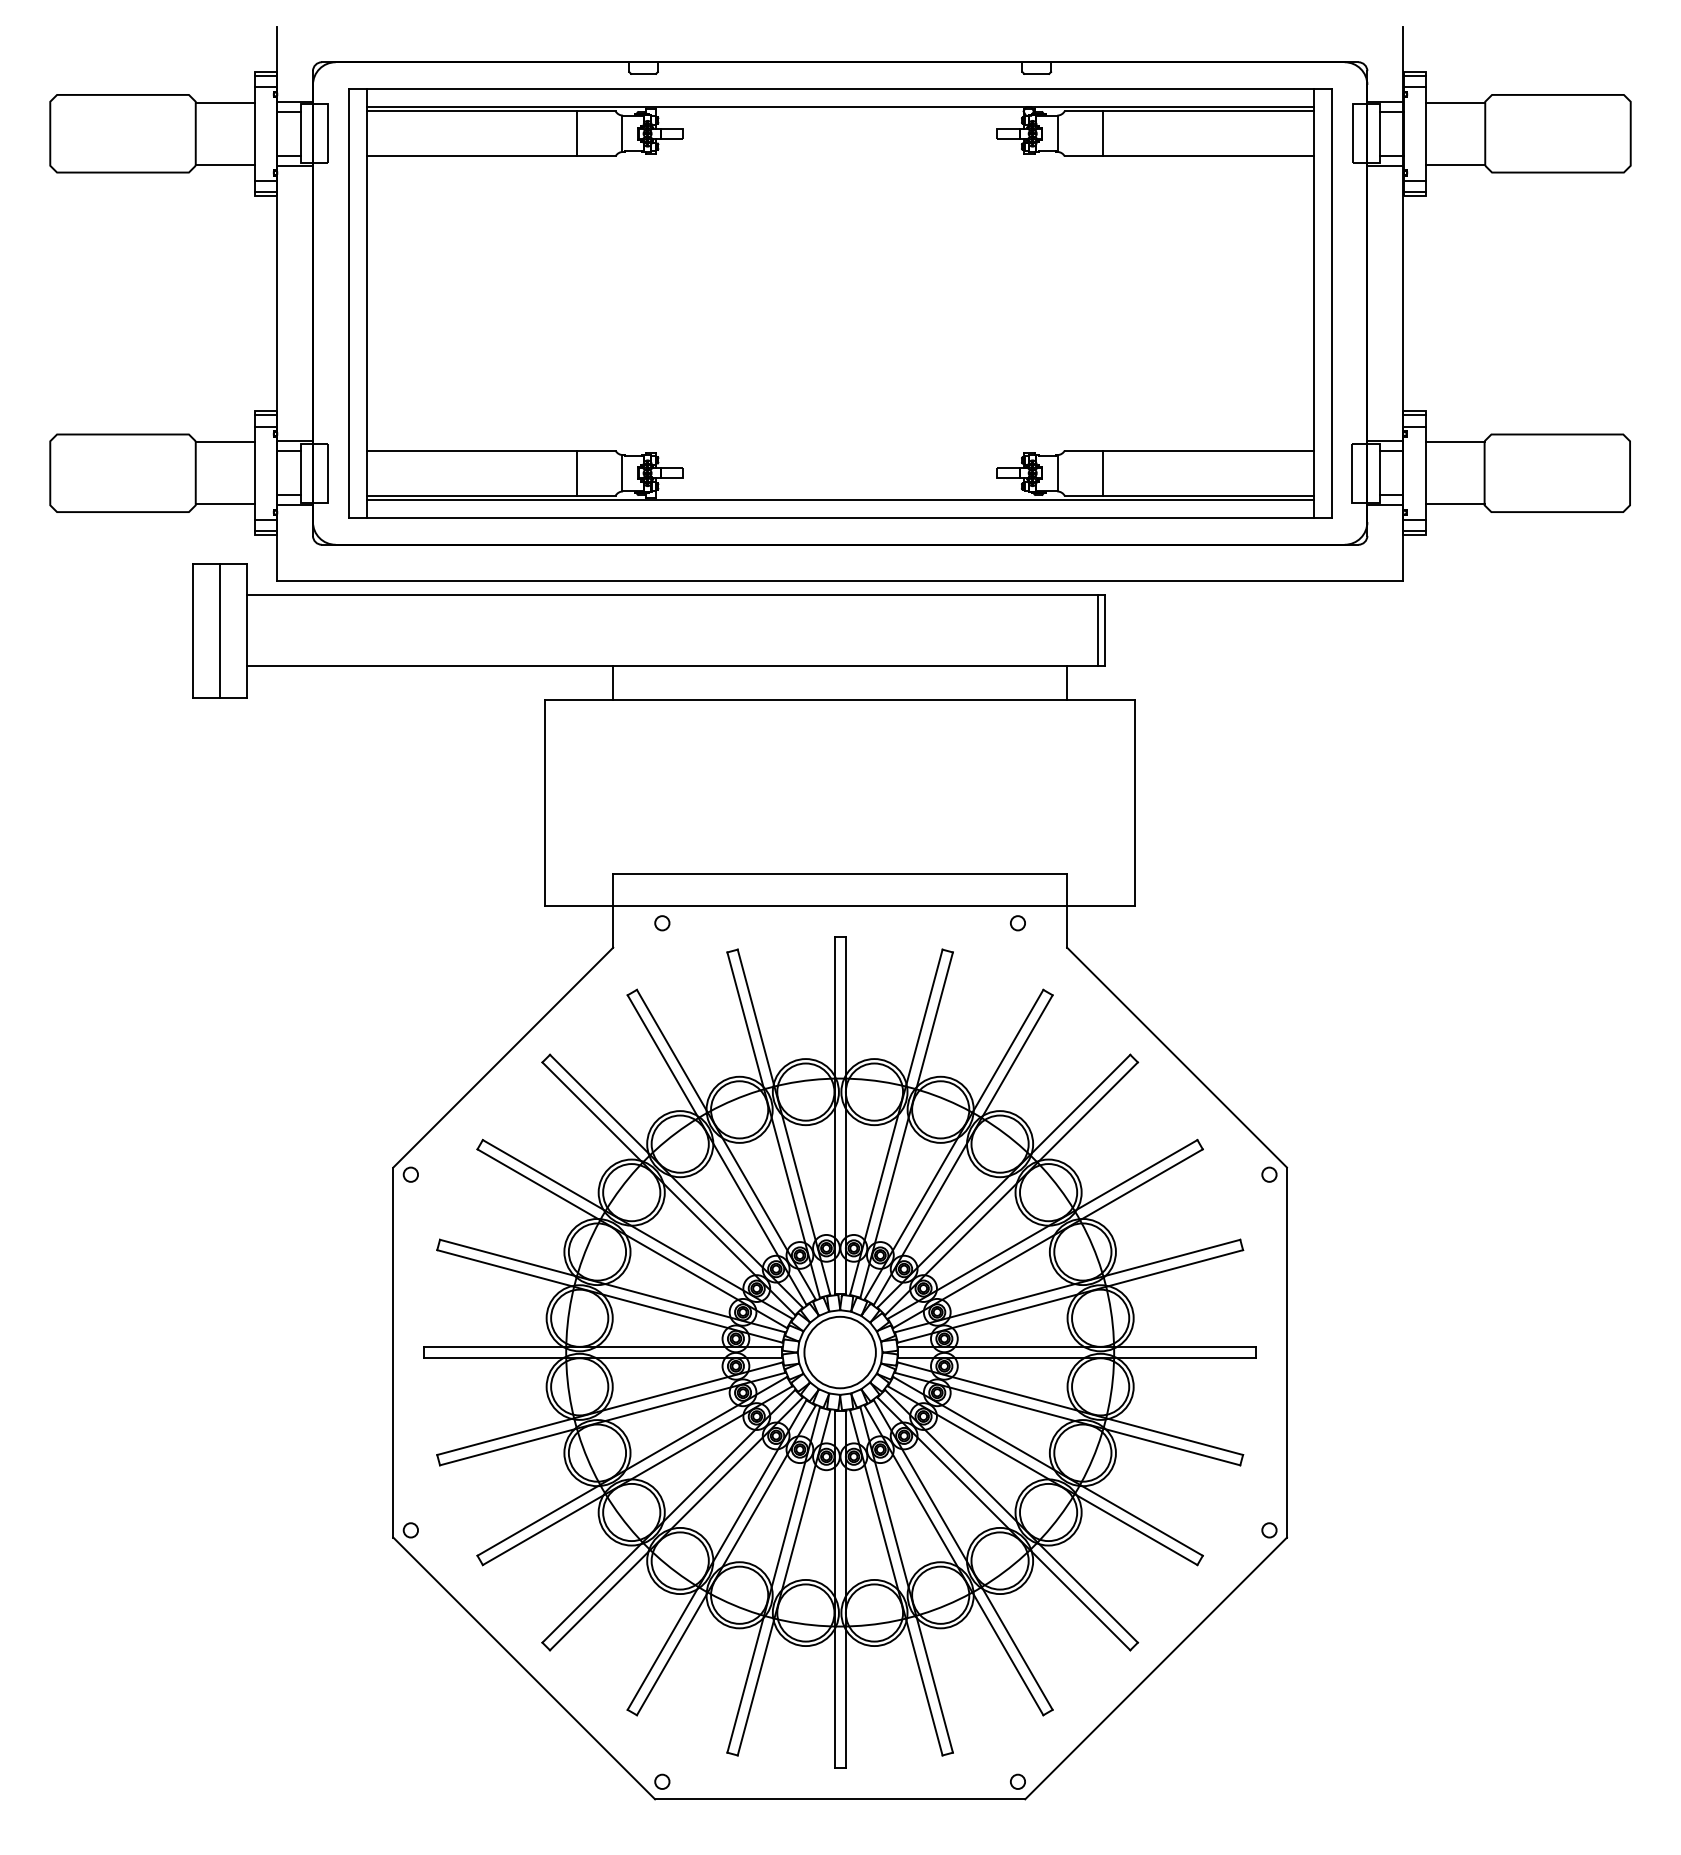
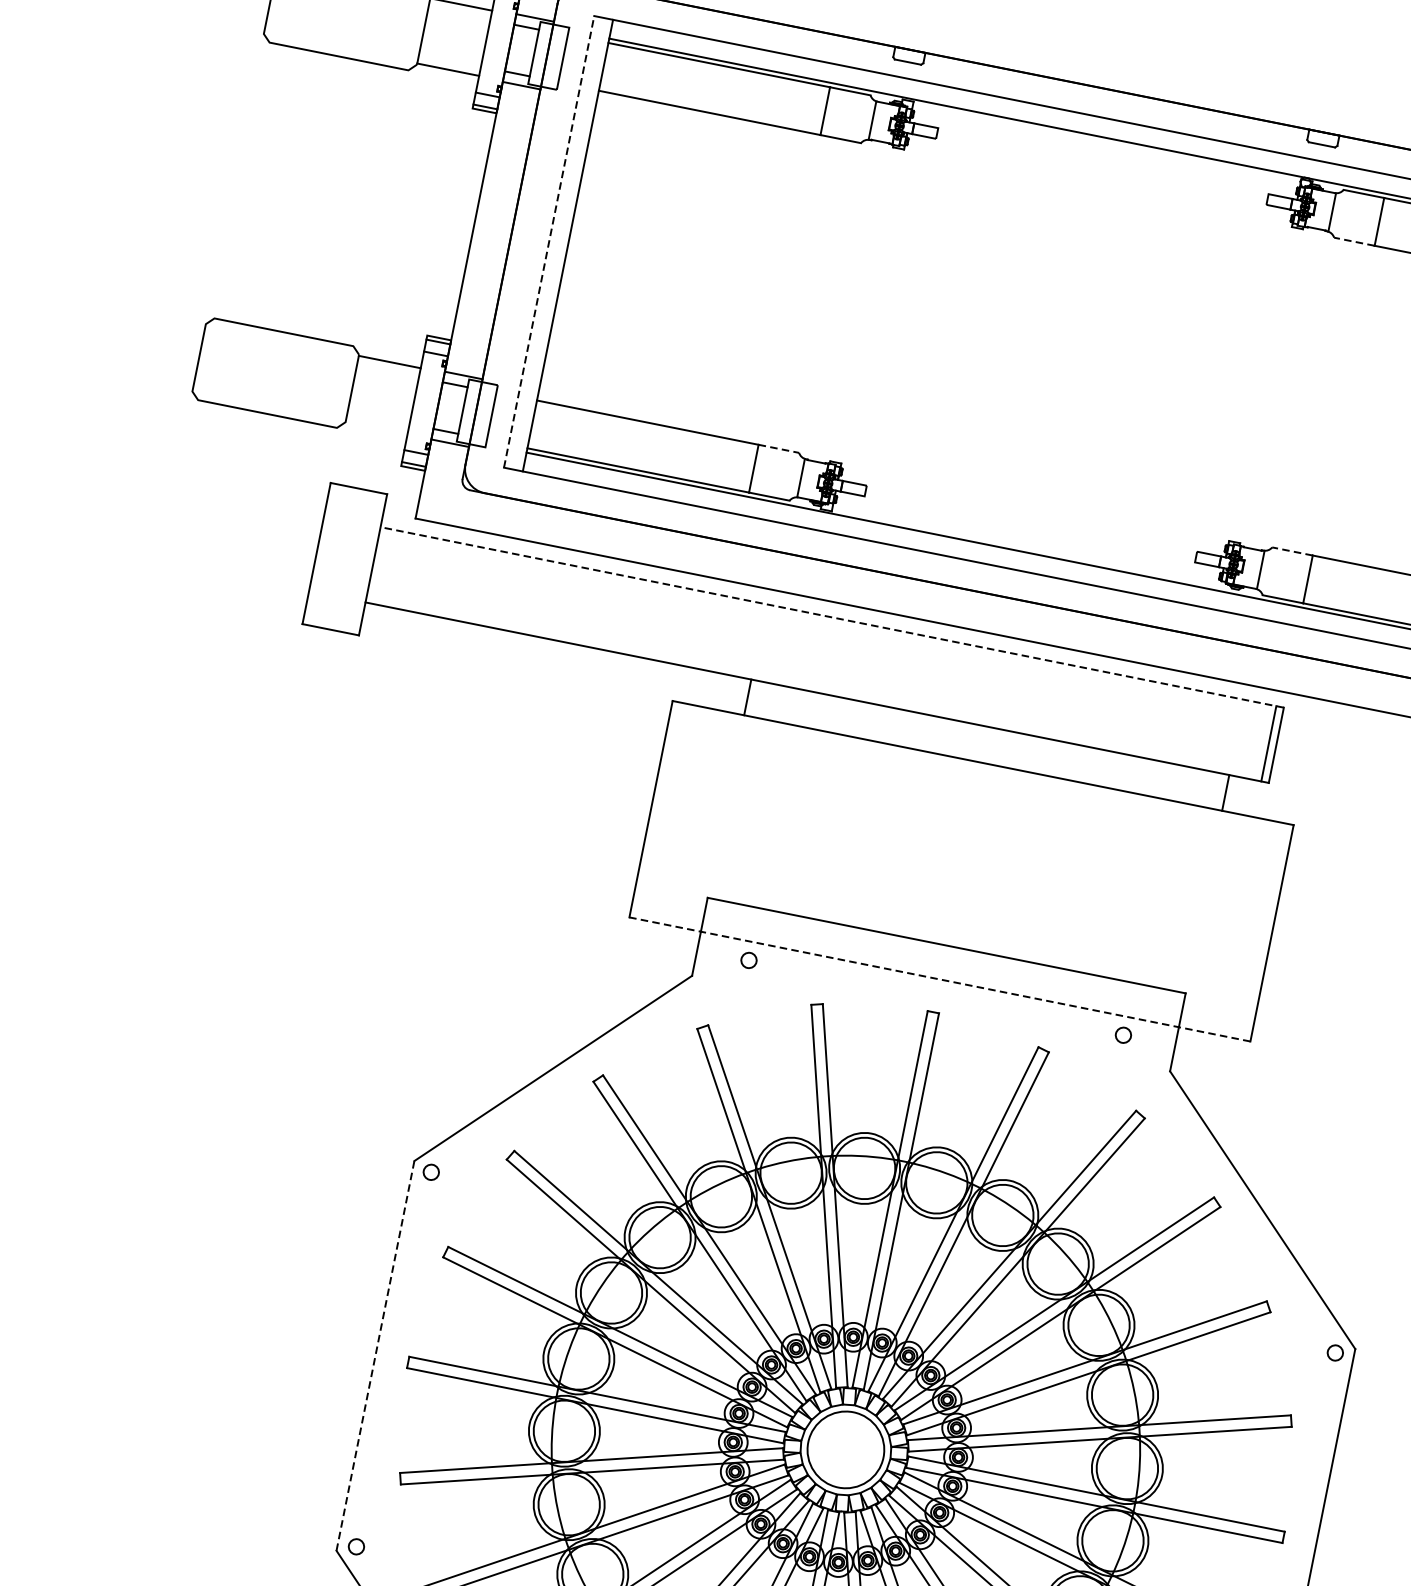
line: (1083, 156) -> (1353, 241), solid -> dashed
line: (348, 303) -> (548, 241), solid -> dashed
line: (596, 450) -> (779, 448), solid -> dashed
line: (1083, 450) -> (1291, 551), solid -> dashed
line: (224, 504) -> (376, 427), removed
line: (675, 594) -> (832, 617), solid -> dashed
line: (220, 630) -> (345, 559), removed
line: (840, 905) -> (940, 979), solid -> dashed
line: (393, 1352) -> (375, 1355), solid -> dashed

